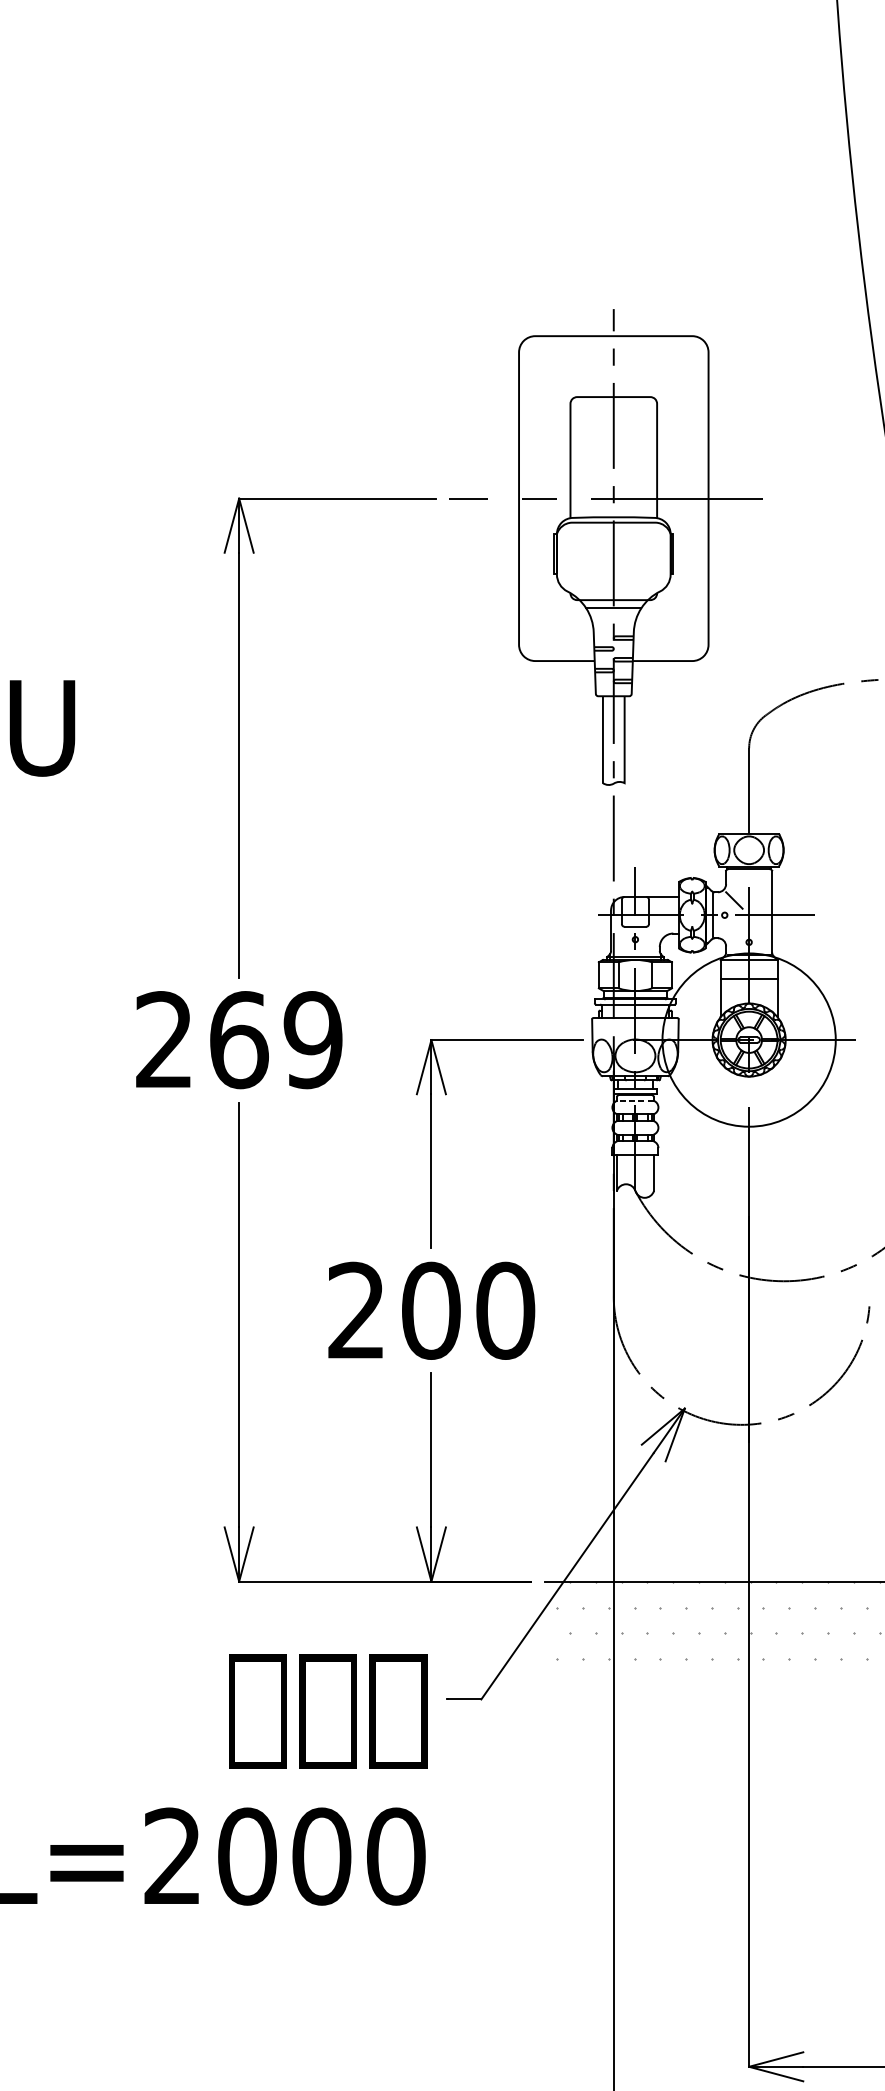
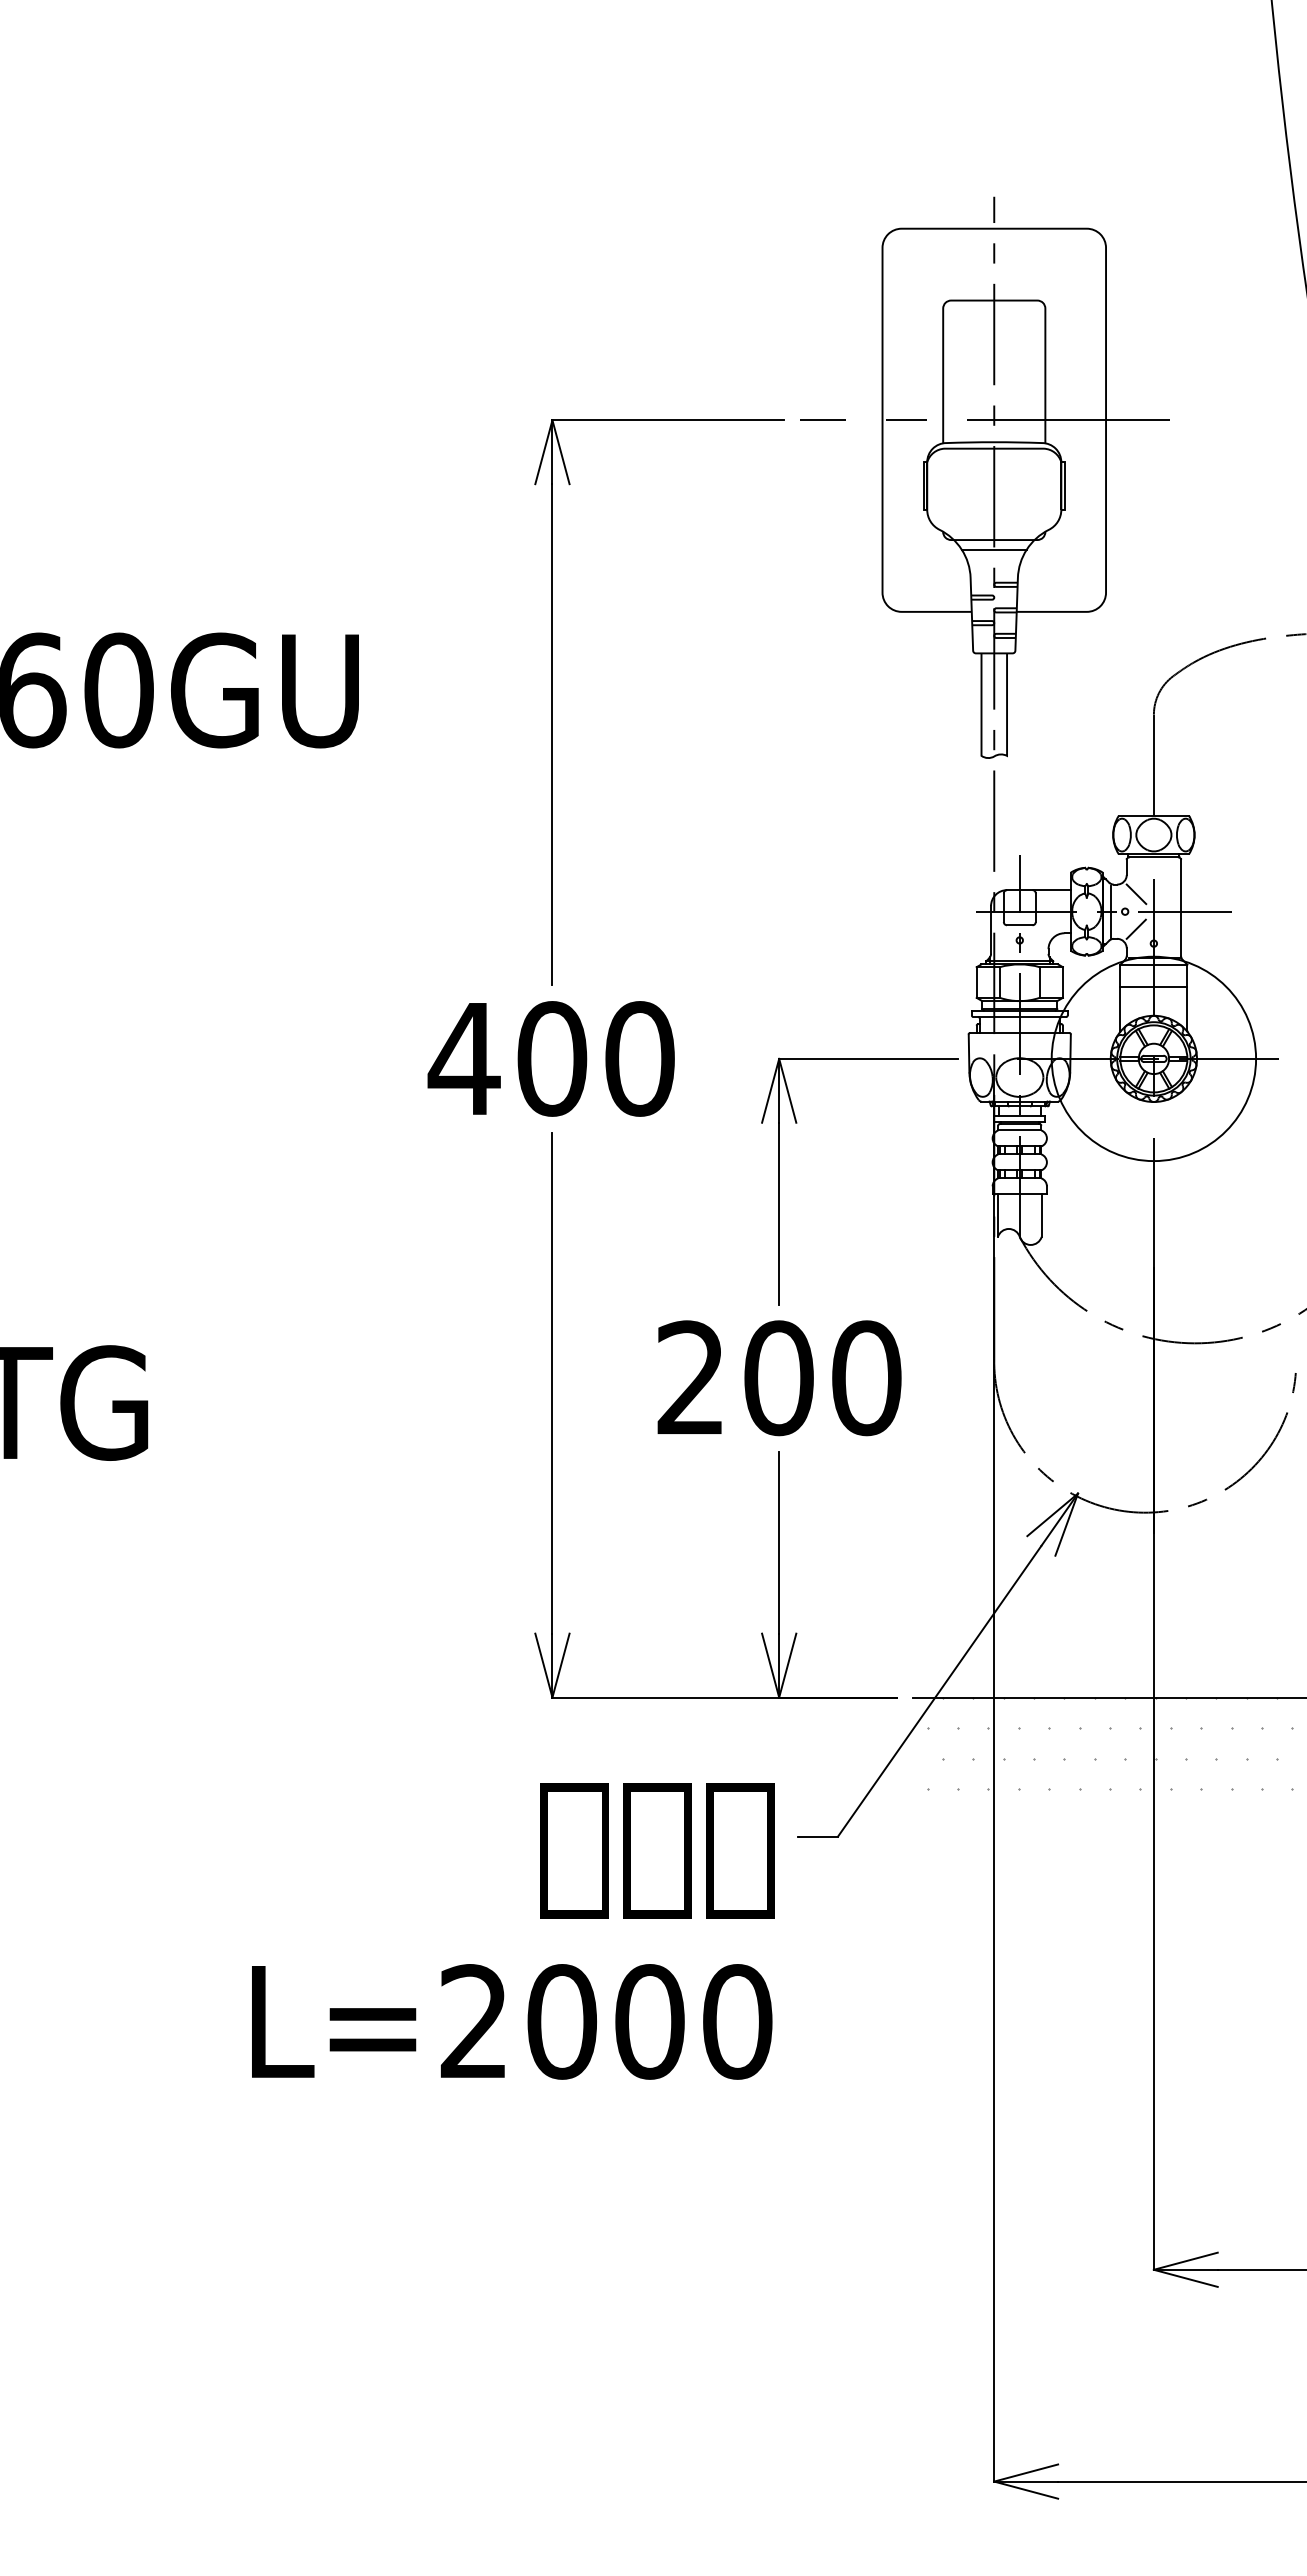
line: (733, 929) -> (1135, 928), added
text: (237, 1039) -> (550, 1058), 269 -> 400
line: (635, 1100) -> (1019, 1130), dashed -> solid

